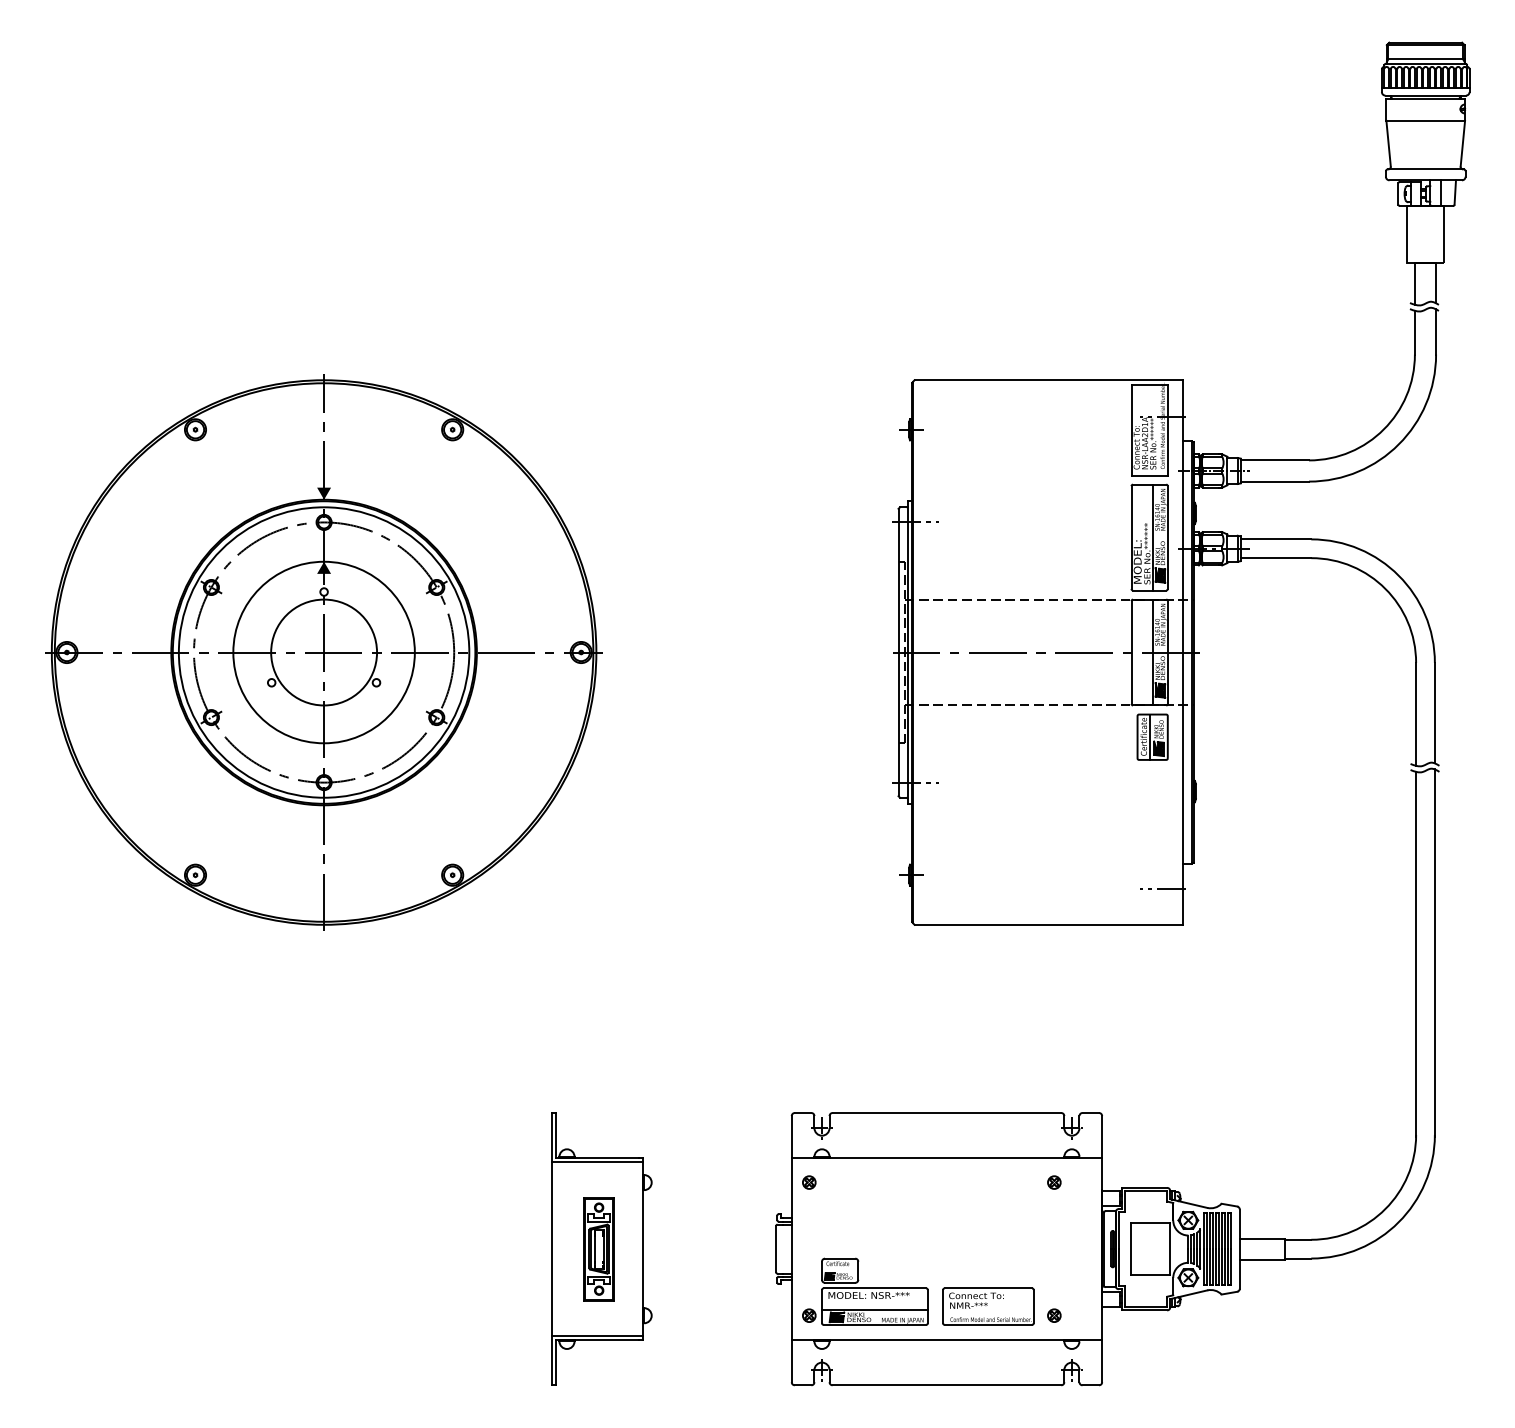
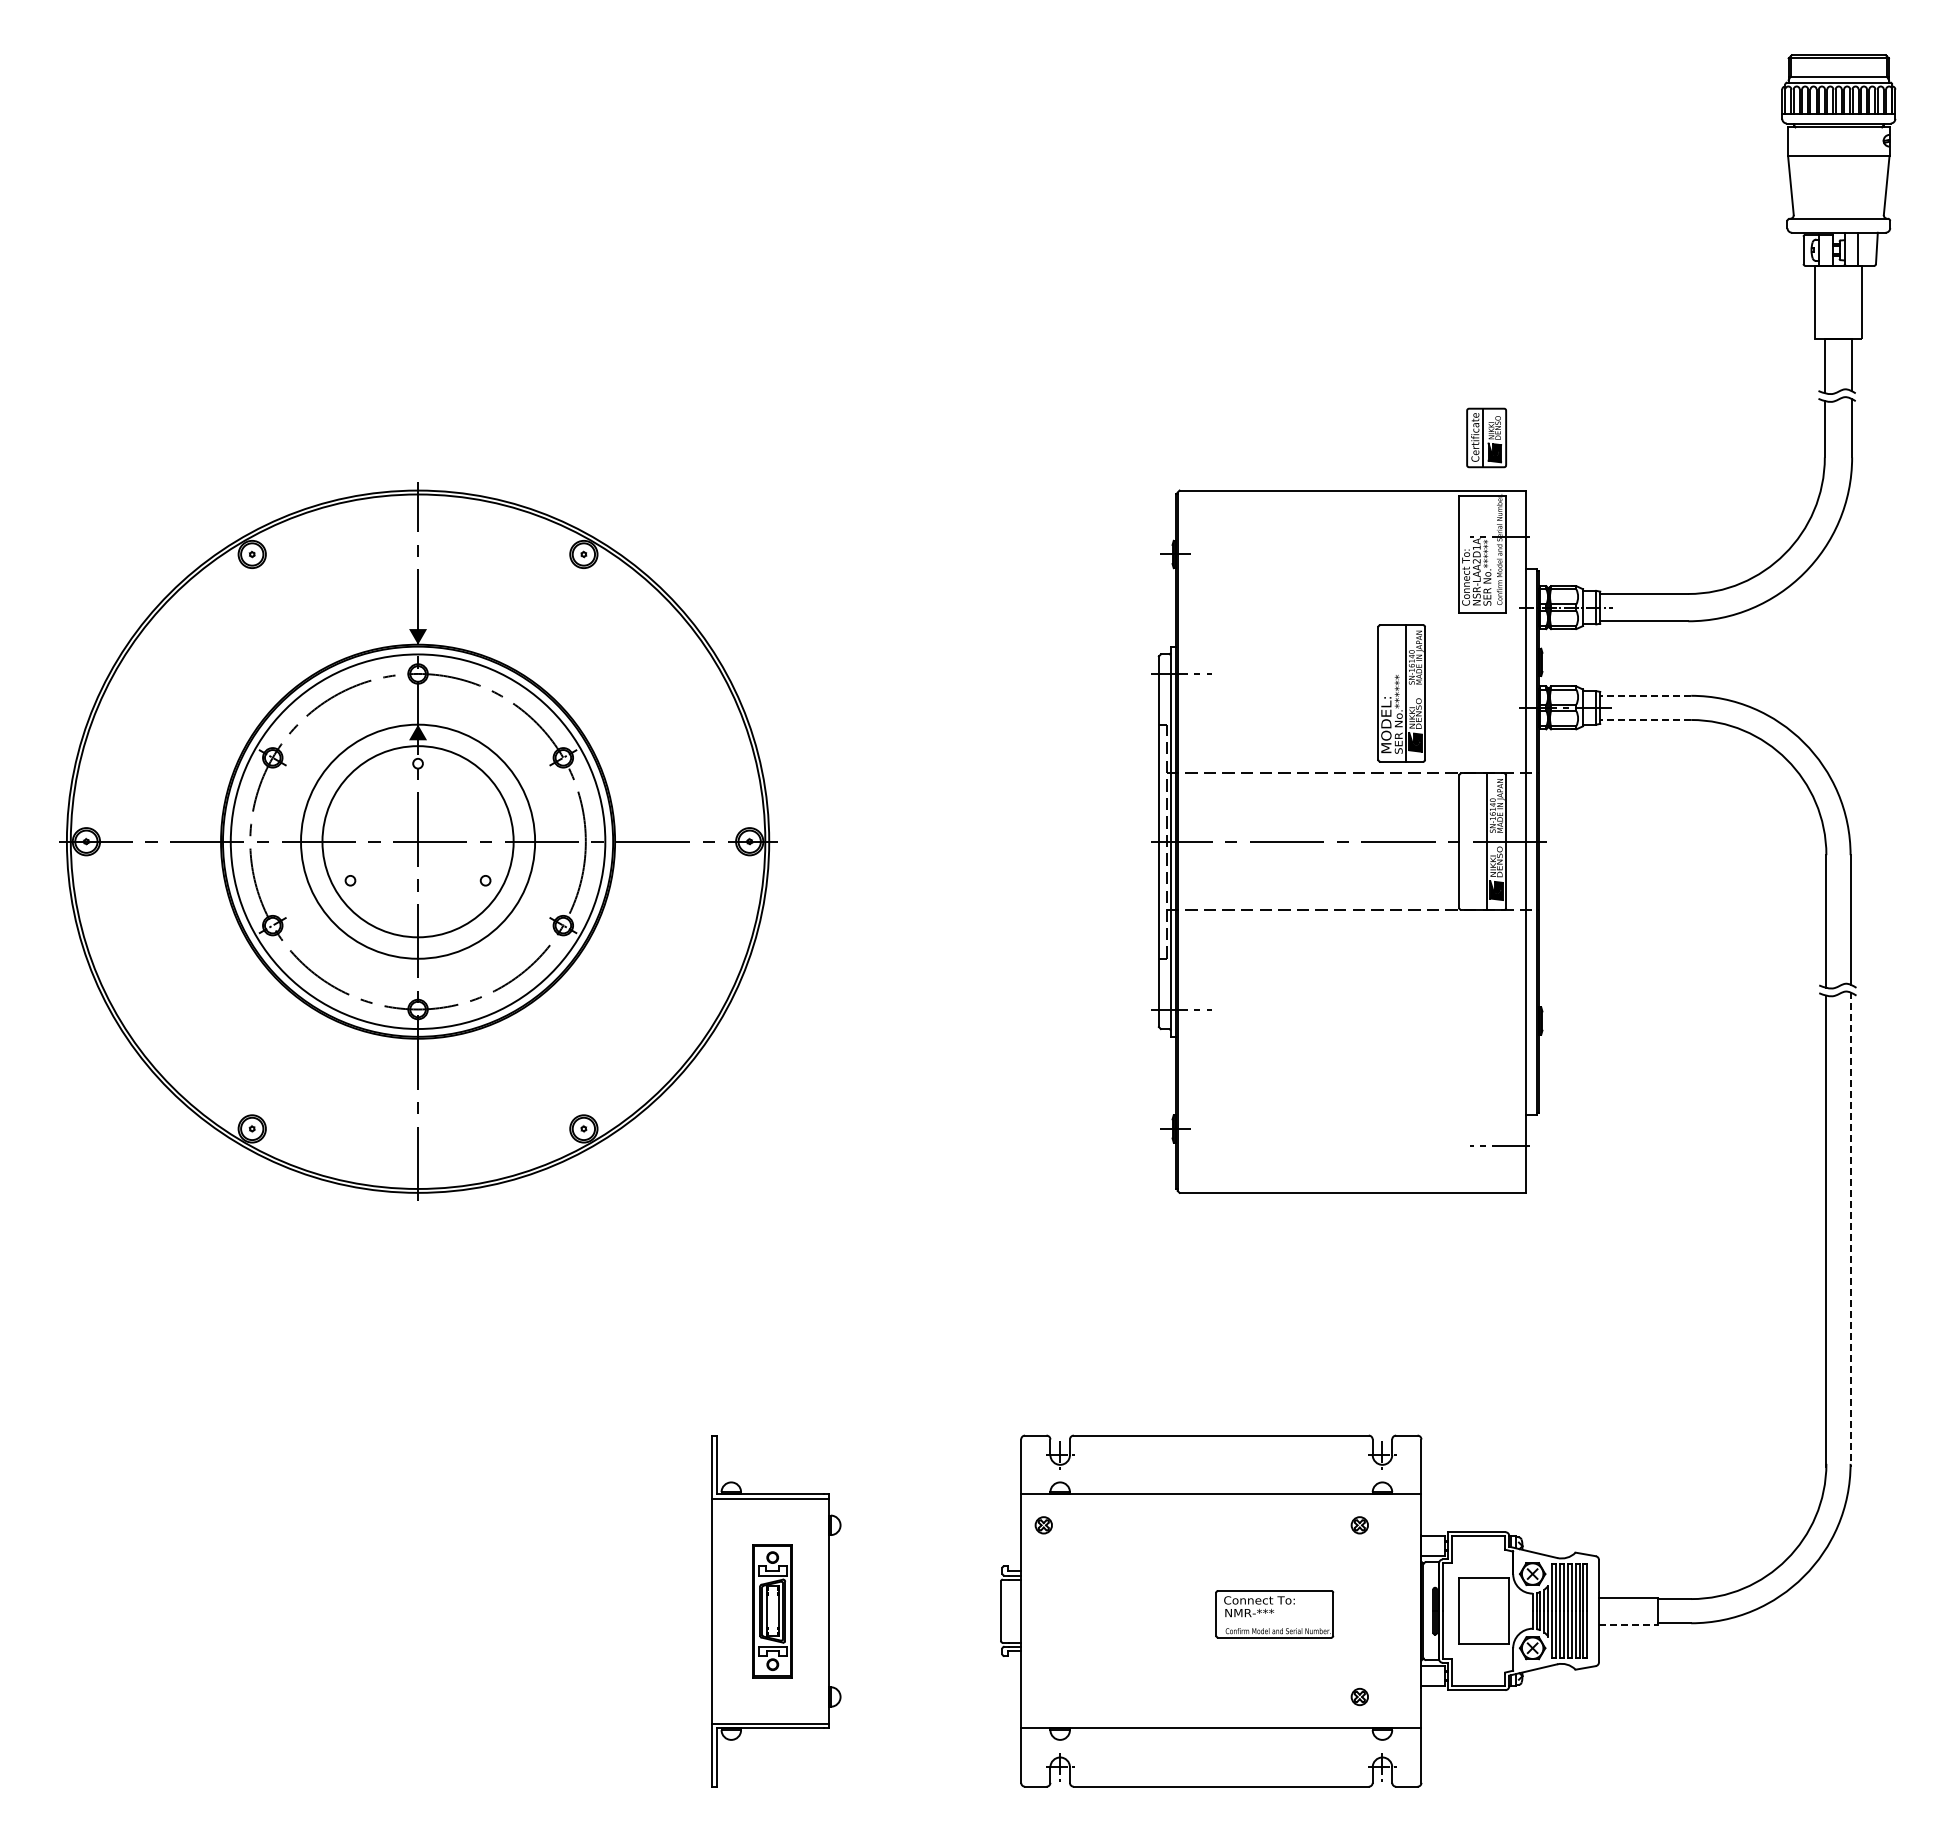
part: (1149, 537) -> (1401, 693), moved
line: (1275, 539) -> (1645, 695), solid -> dashed
line: (1275, 558) -> (1645, 720), solid -> dashed
circle: (323, 652) -> (417, 841), size x1.4
part: (1152, 736) -> (1486, 437), moved
line: (1434, 953) -> (1850, 1230), solid -> dashed
line: (1262, 1259) -> (1628, 1624), solid -> dashed
part: (864, 1291) -> (1115, 1665), removed
part: (988, 1306) -> (1274, 1614), moved

